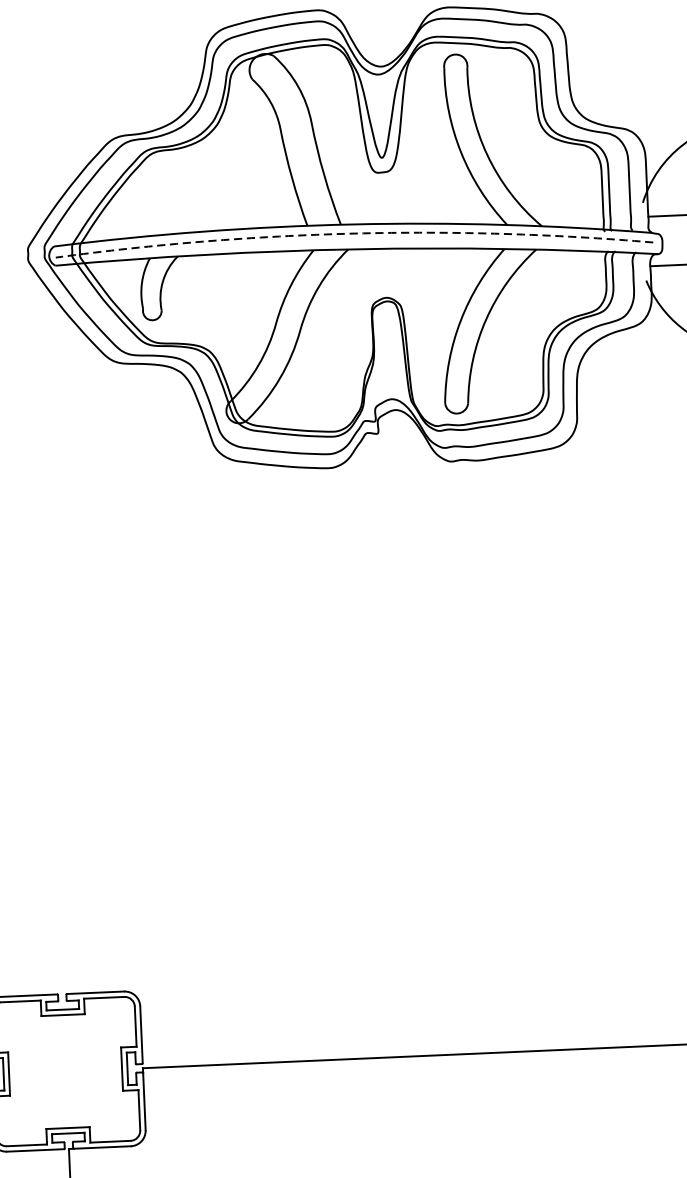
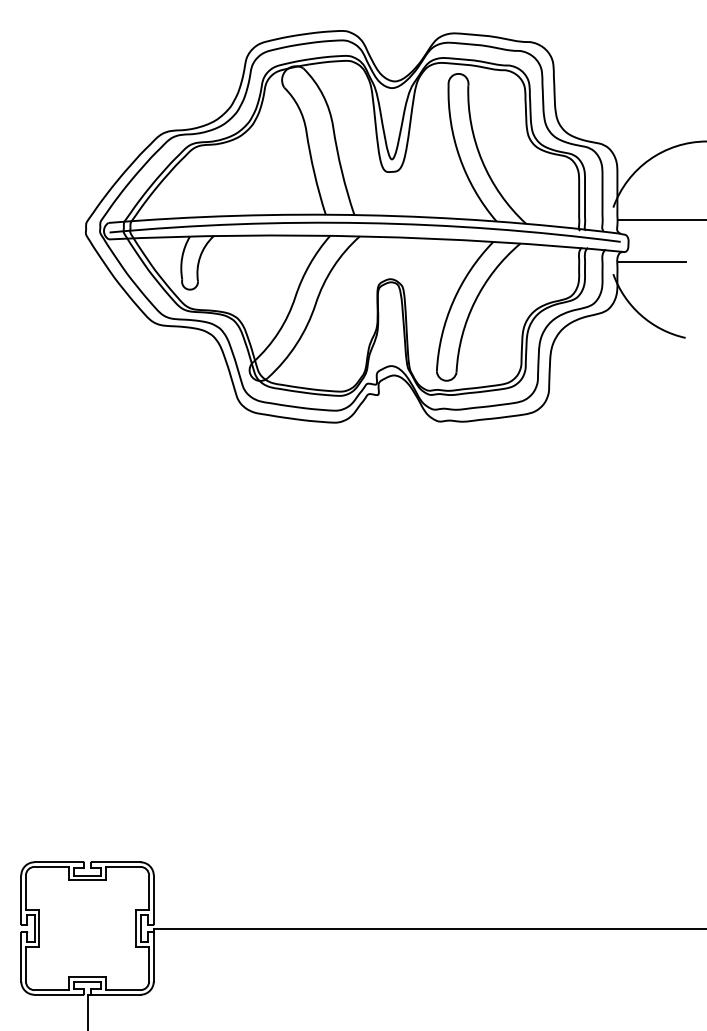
arc: (354, 234) -> (365, 223), dashed -> solid

